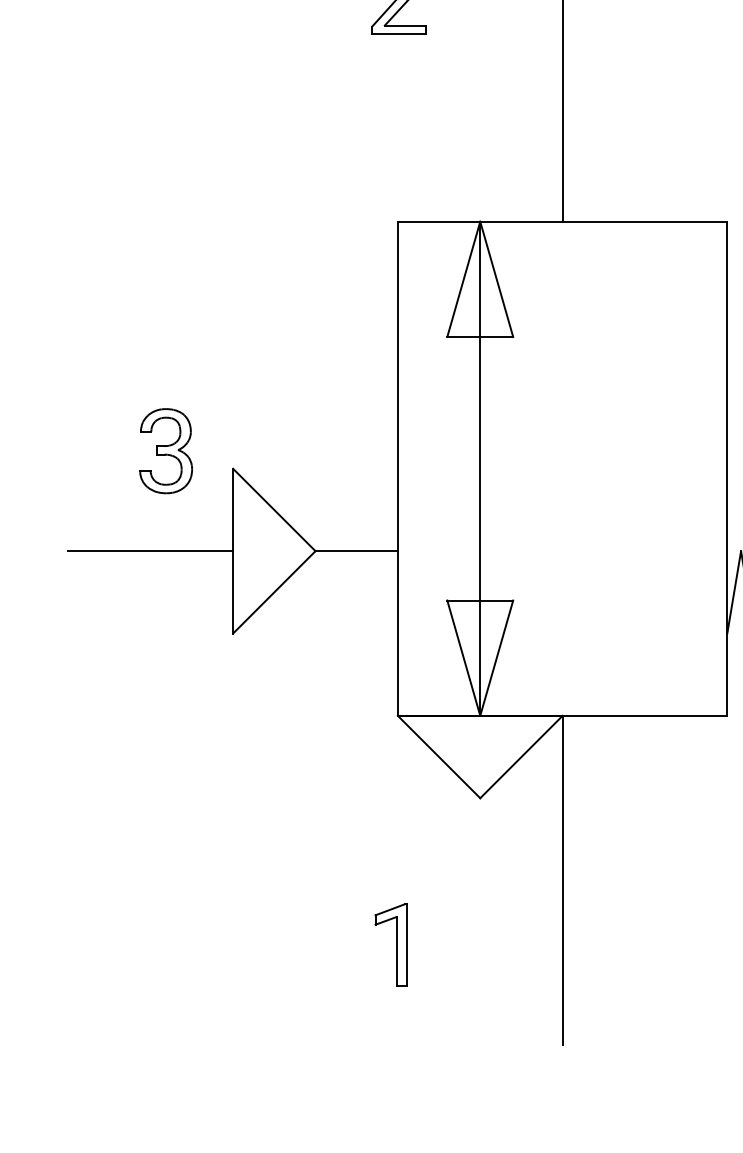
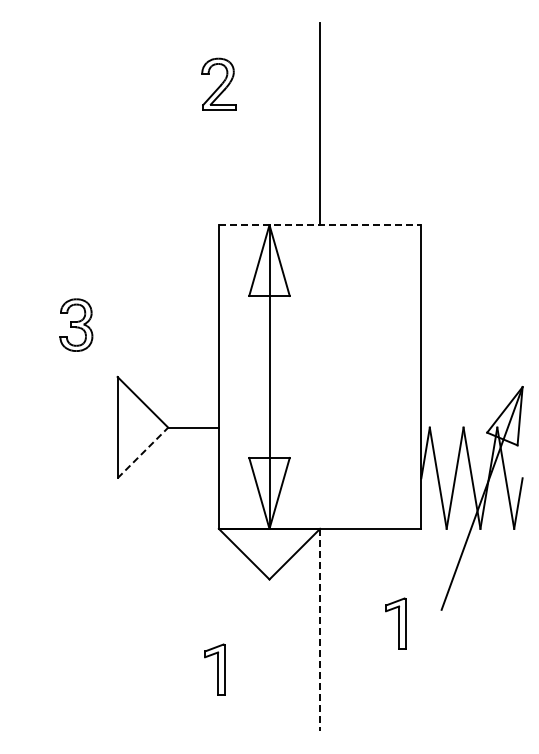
line: (563, 222) -> (320, 225), solid -> dashed
part: (166, 450) -> (76, 324), moved
line: (149, 550) -> (66, 427), removed
line: (273, 591) -> (142, 452), solid -> dashed
part: (685, 869) -> (395, 623), added
line: (563, 881) -> (320, 630), solid -> dashed

